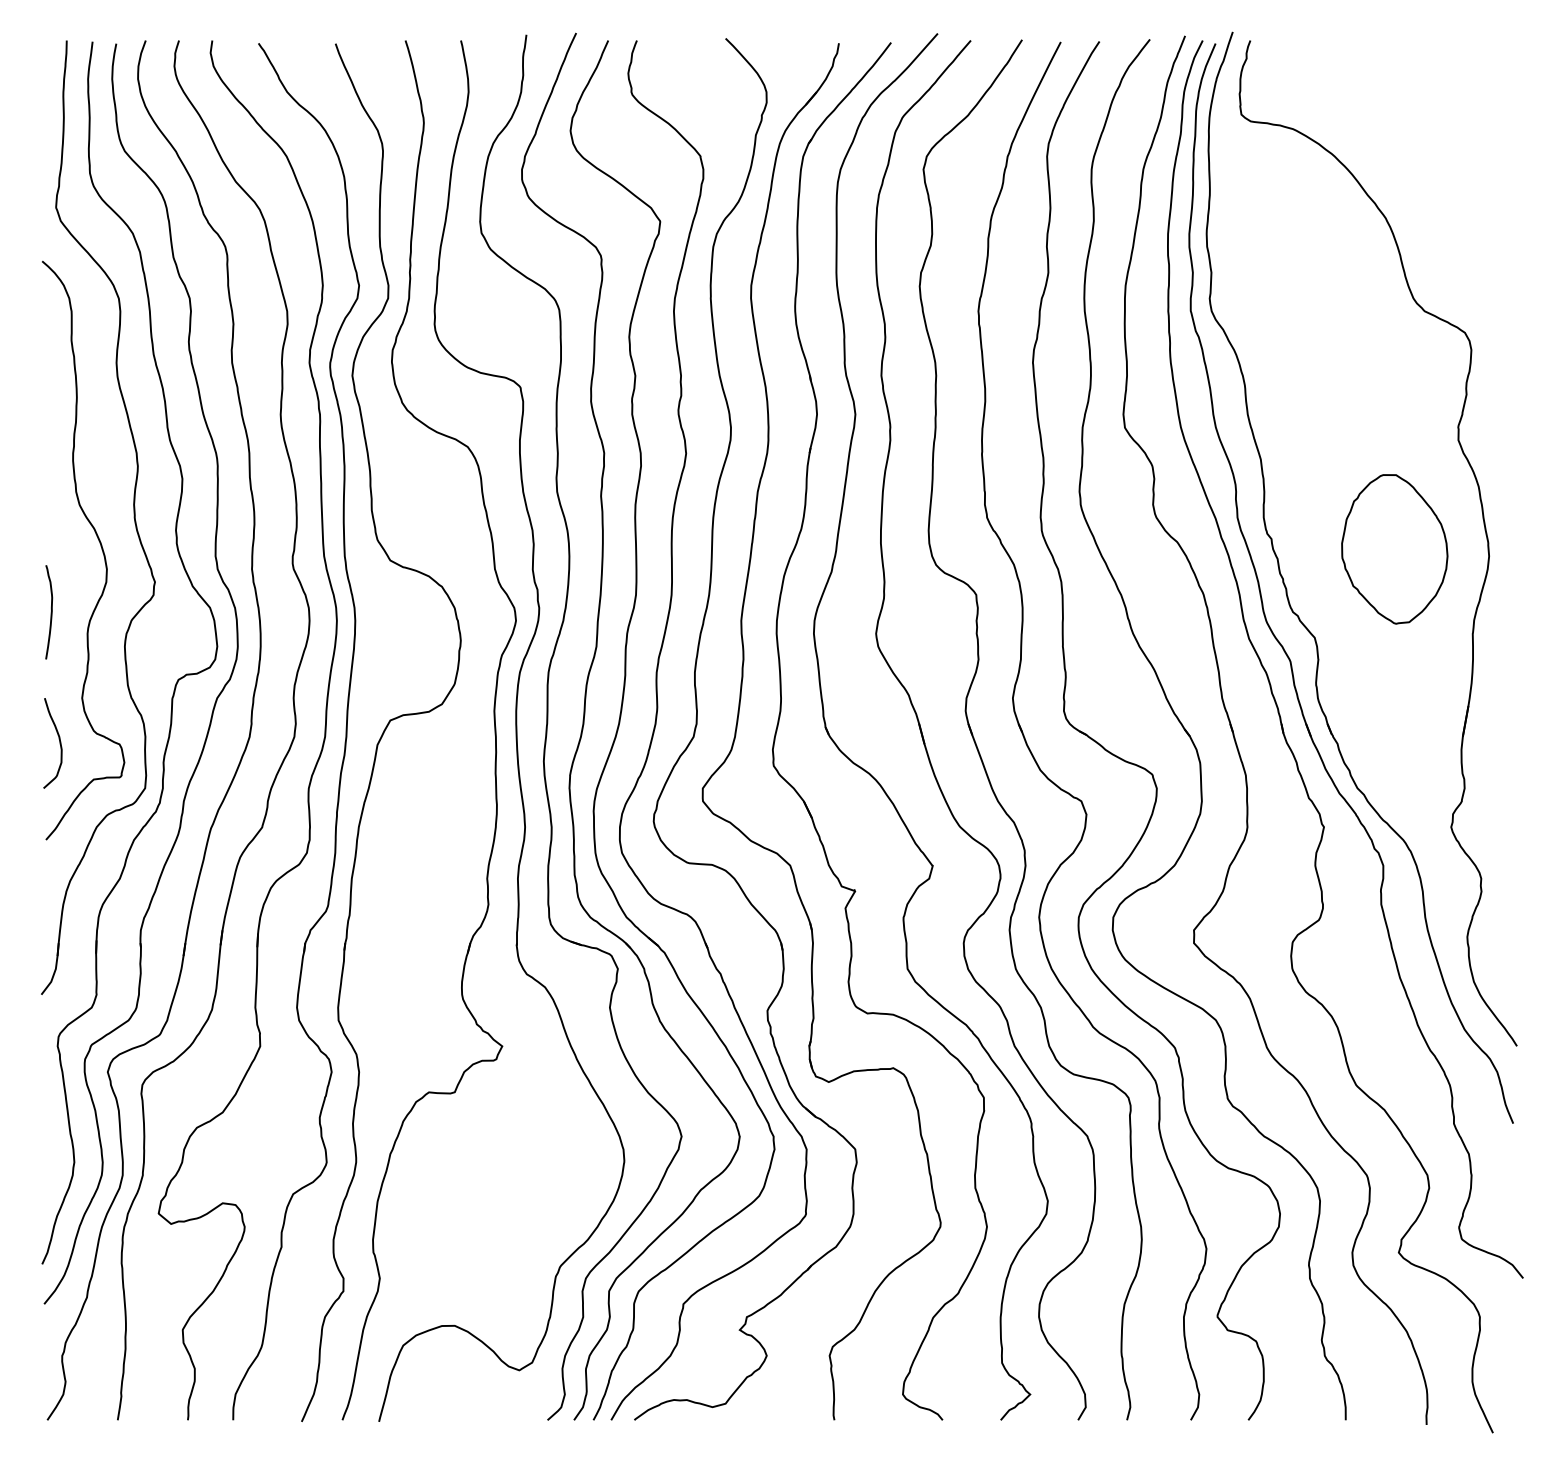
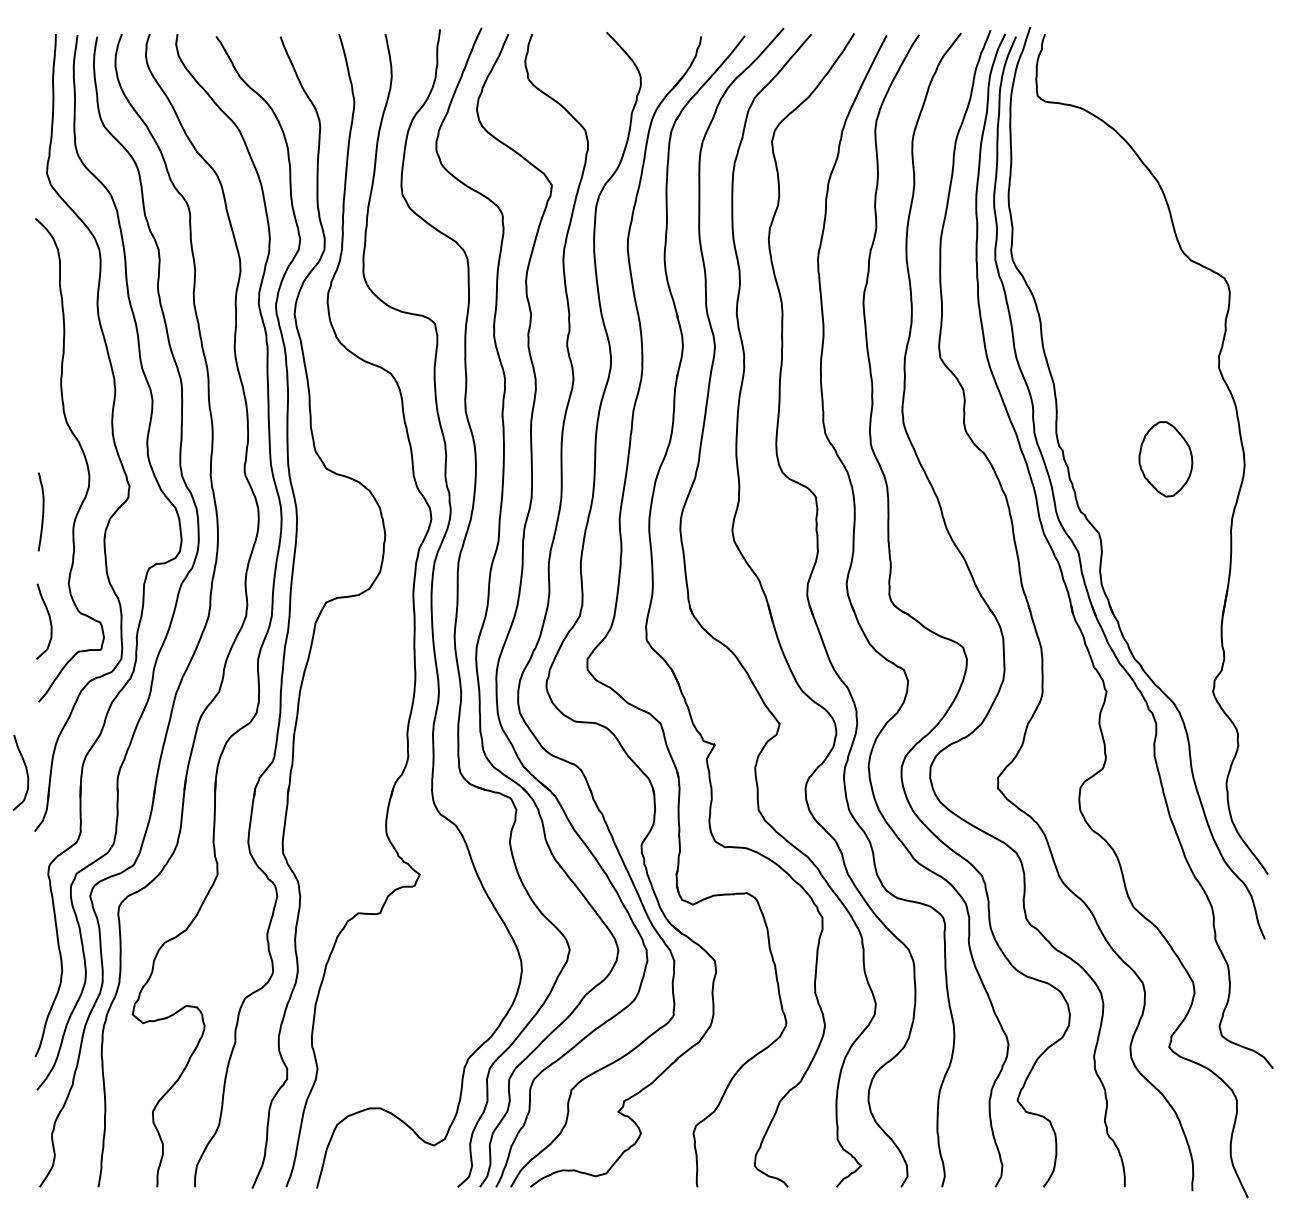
part: (1394, 549) -> (1165, 459), size x0.6
curve: (31, 924) -> (26, 772), added

